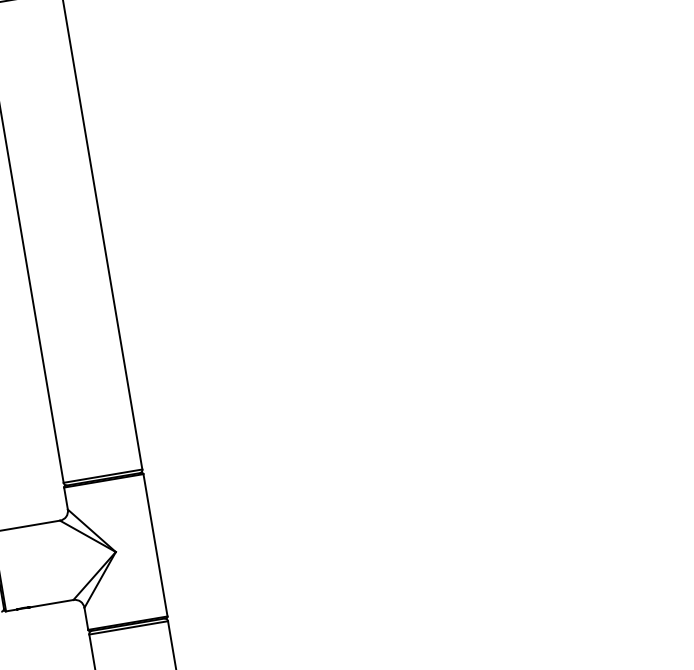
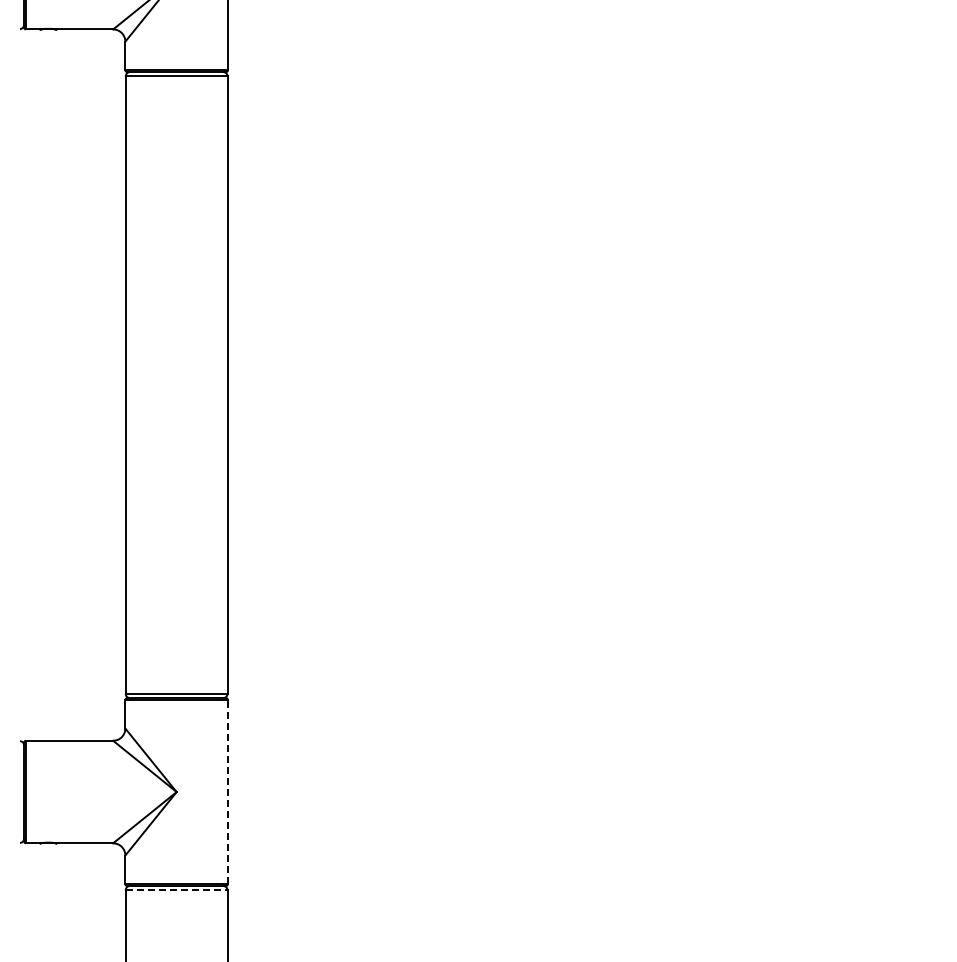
line: (155, 545) -> (227, 792), solid -> dashed
line: (128, 628) -> (176, 890), solid -> dashed

